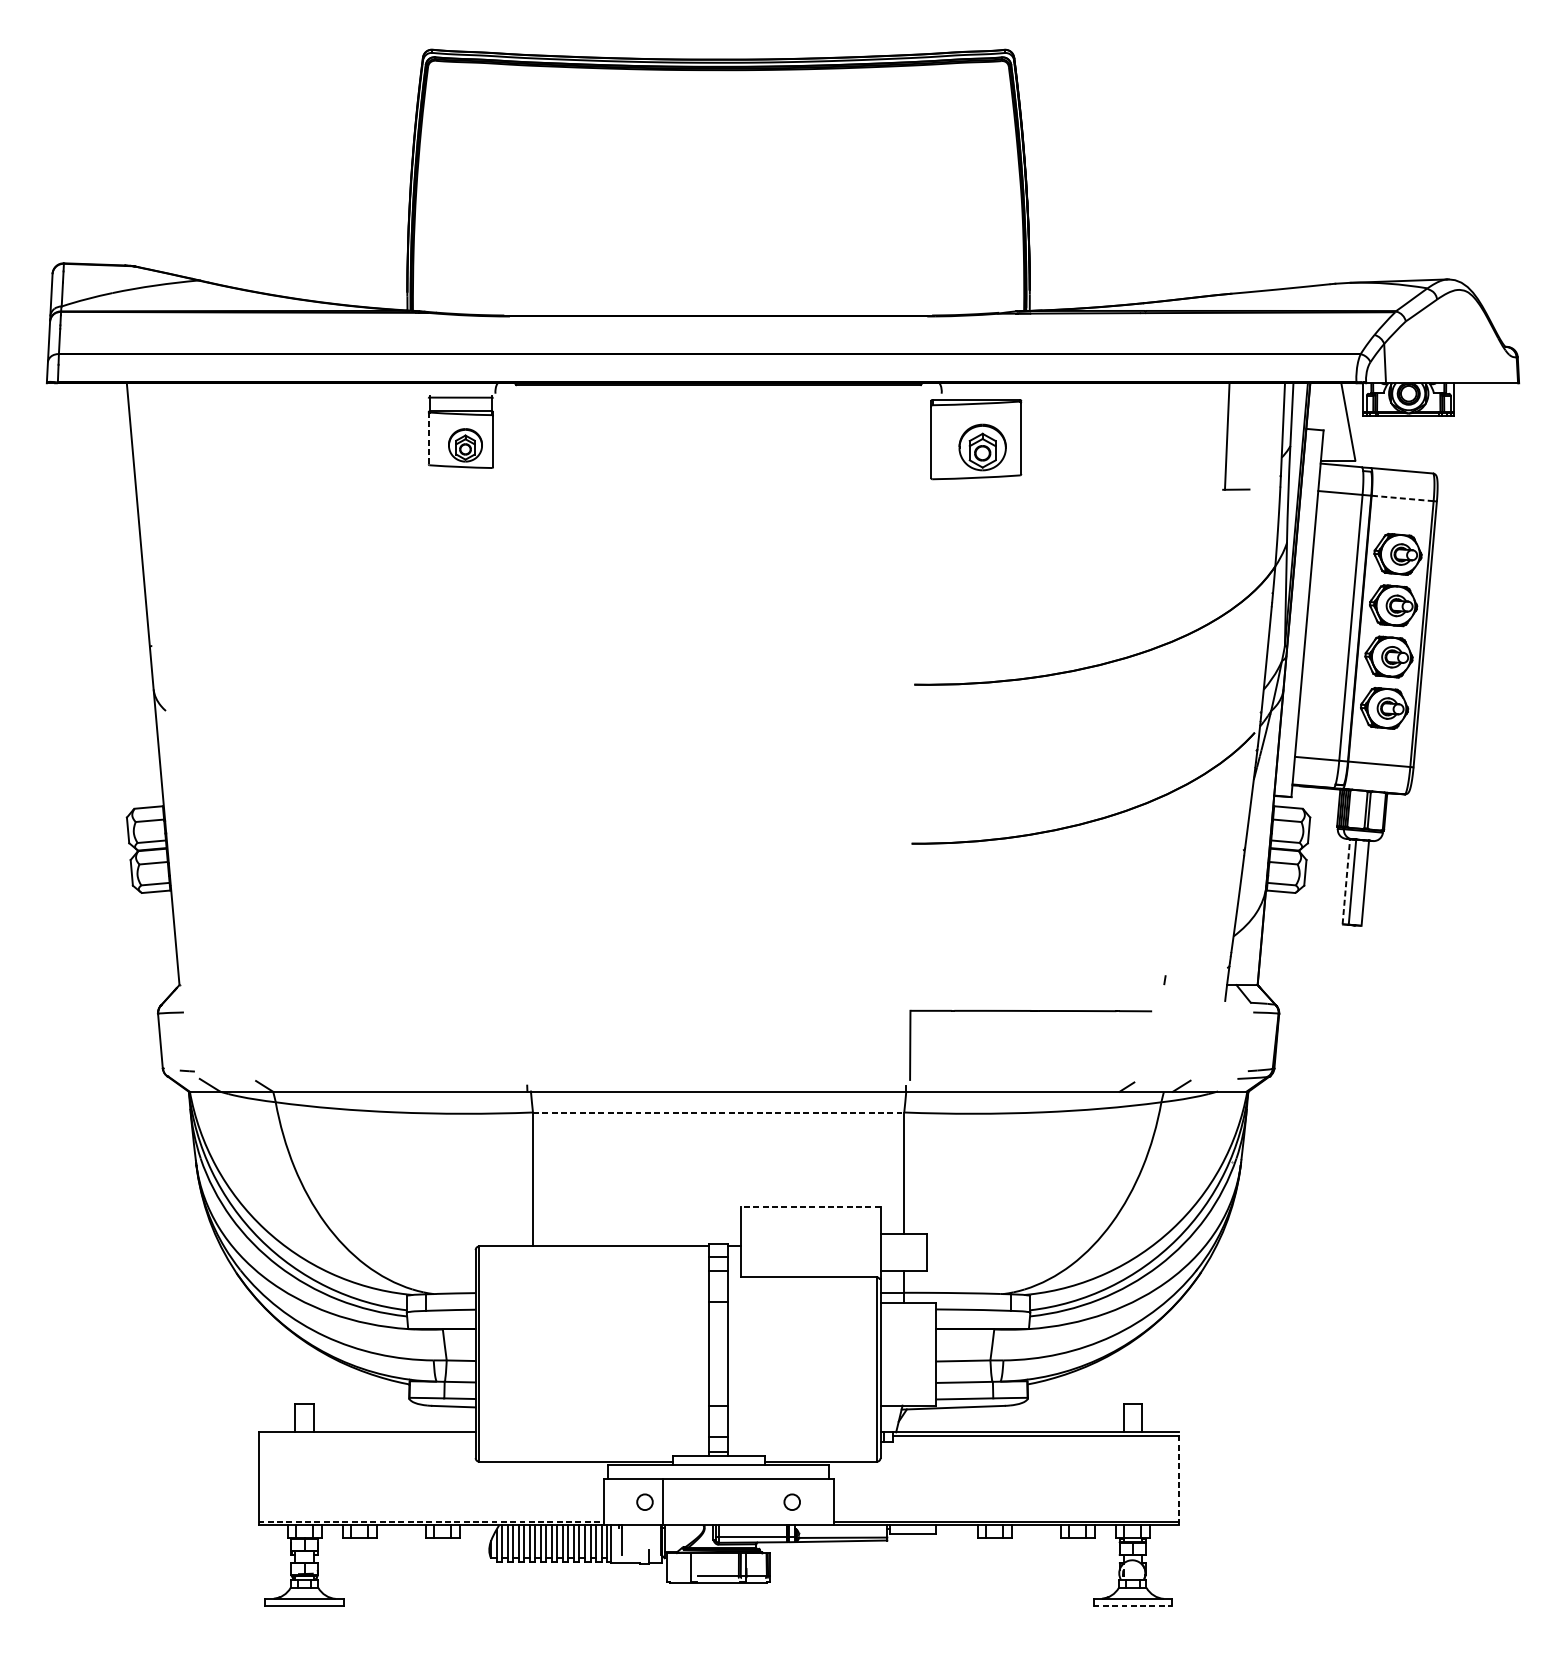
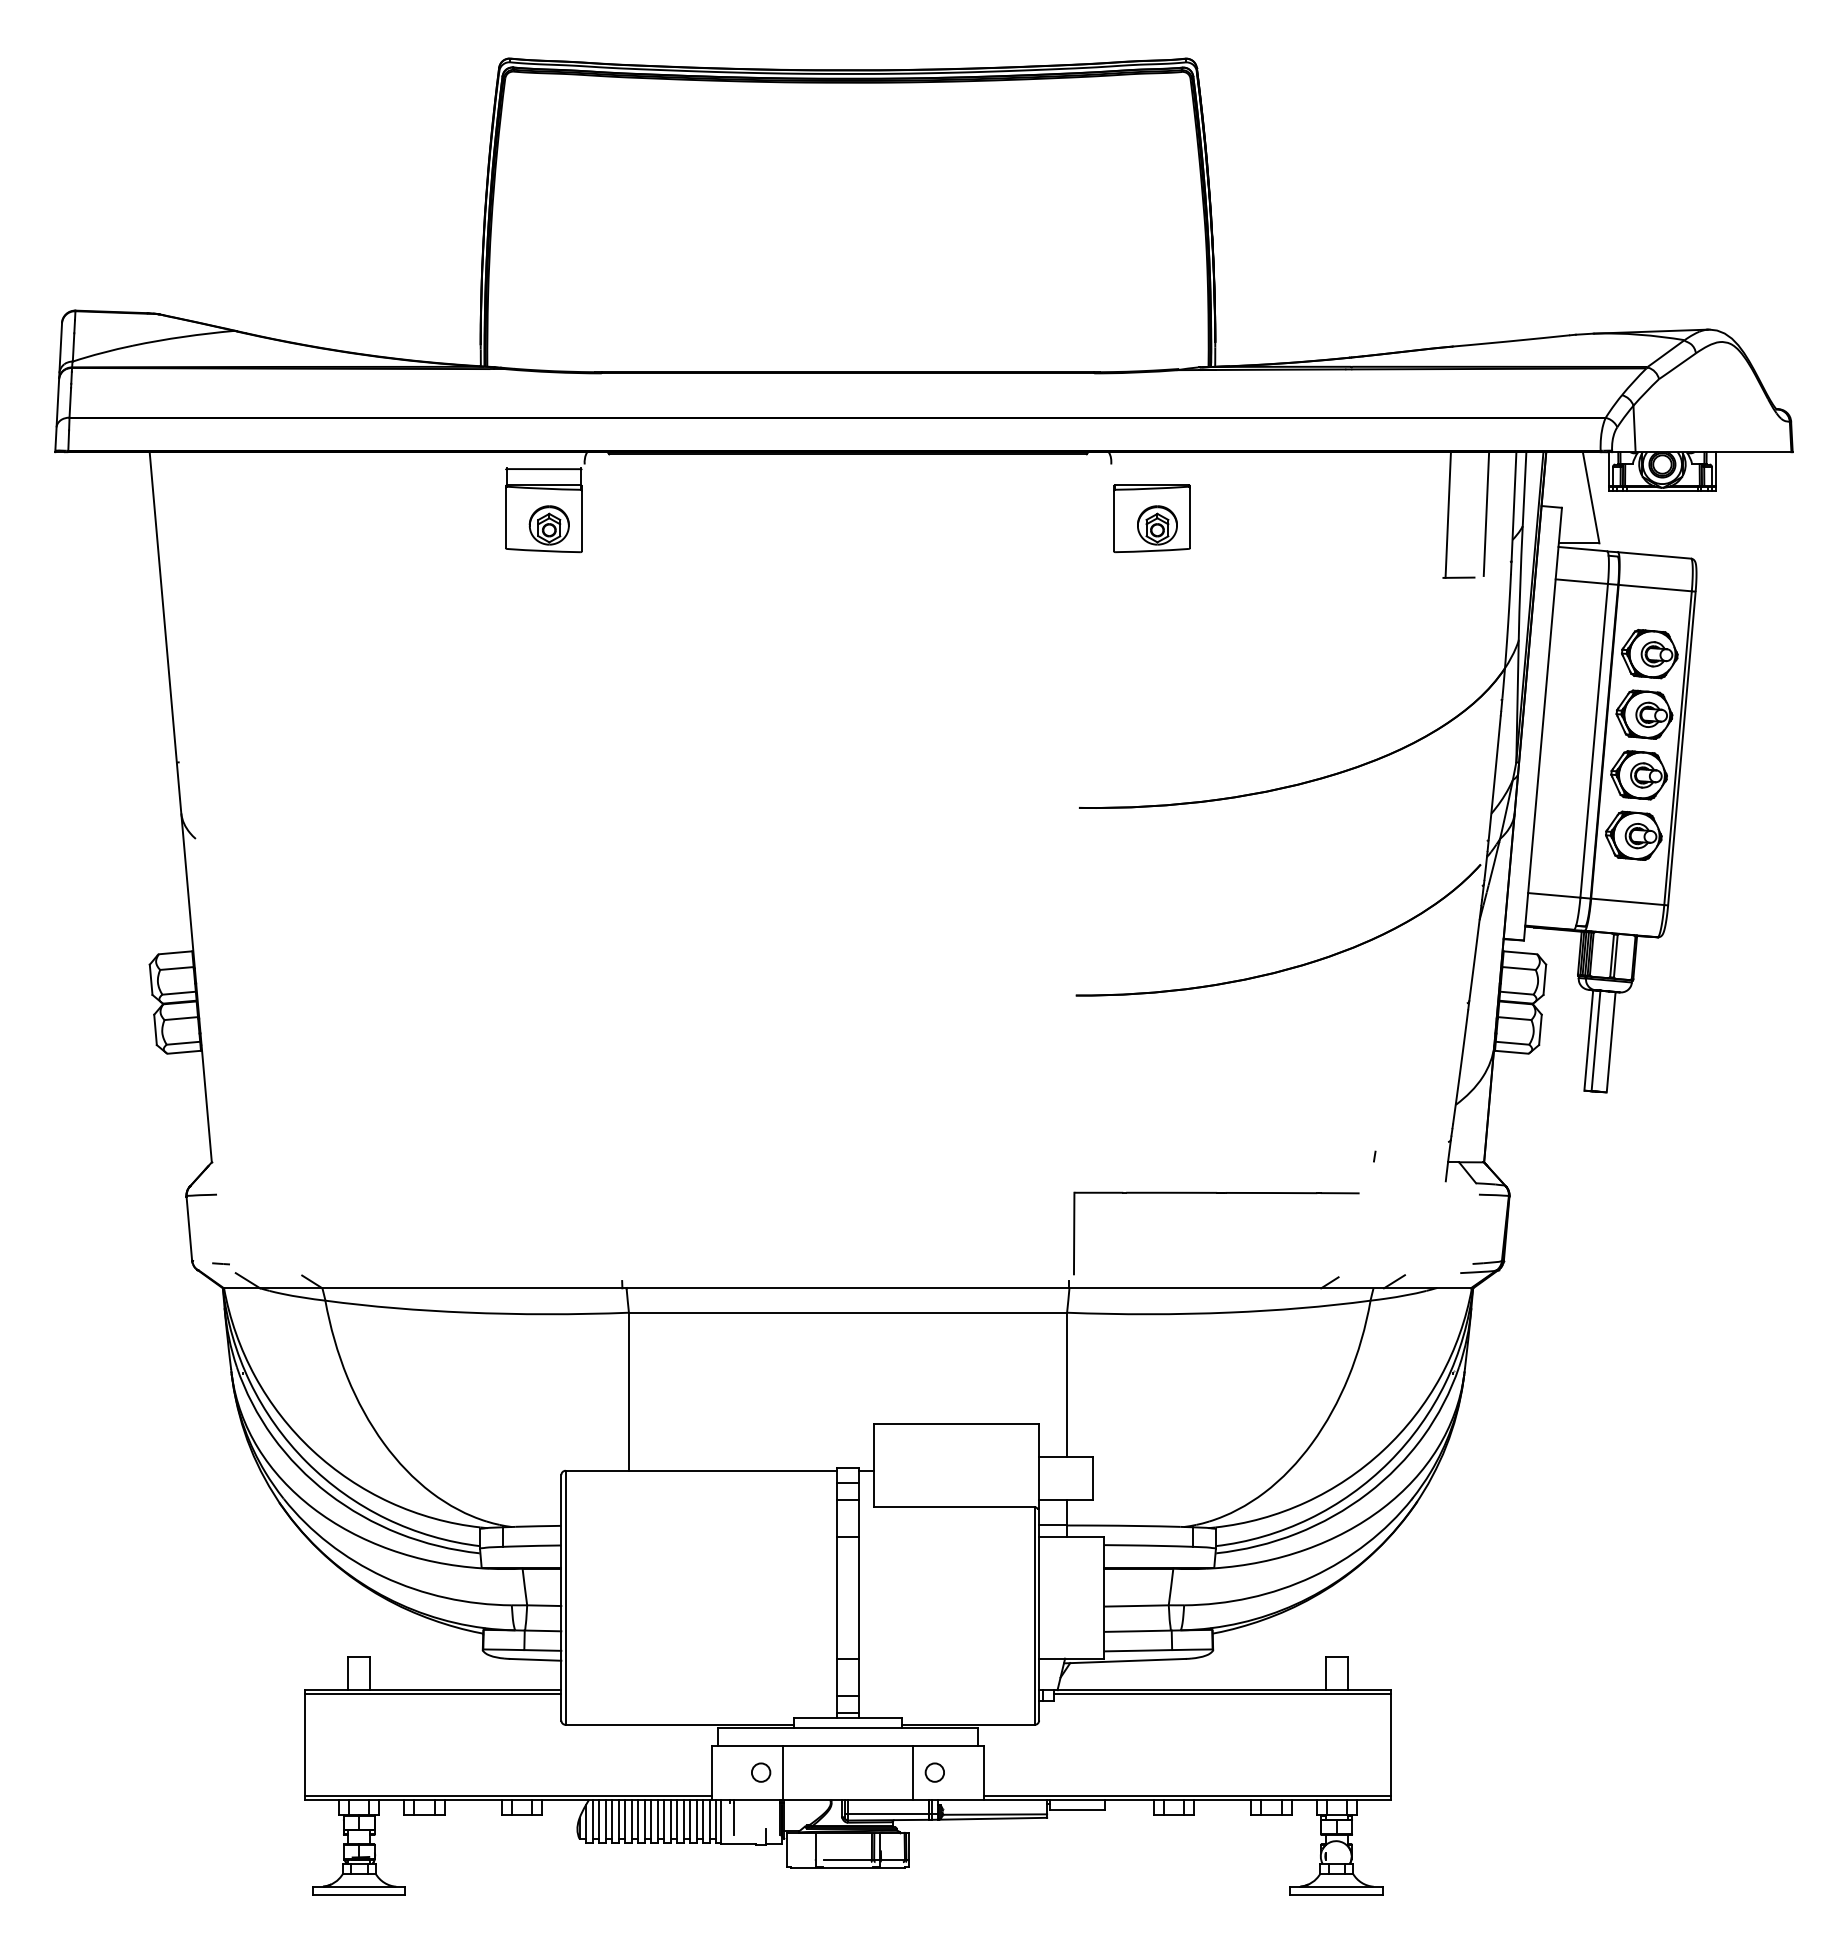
line: (1259, 435) -> (1486, 513), added
line: (428, 438) -> (505, 517), dashed -> solid
part: (975, 439) -> (1151, 518), size x0.71
line: (1402, 498) -> (1655, 588), dashed -> solid
line: (1346, 880) -> (1588, 1039), dashed -> solid
line: (719, 1112) -> (848, 1312), dashed -> solid
line: (810, 1207) -> (956, 1424), dashed -> solid
line: (367, 1436) -> (433, 1694), added
line: (1178, 1478) -> (1390, 1744), dashed -> solid
line: (774, 1502) -> (913, 1772), added
line: (430, 1521) -> (508, 1795), dashed -> solid
line: (1133, 1606) -> (1337, 1895), dashed -> solid

